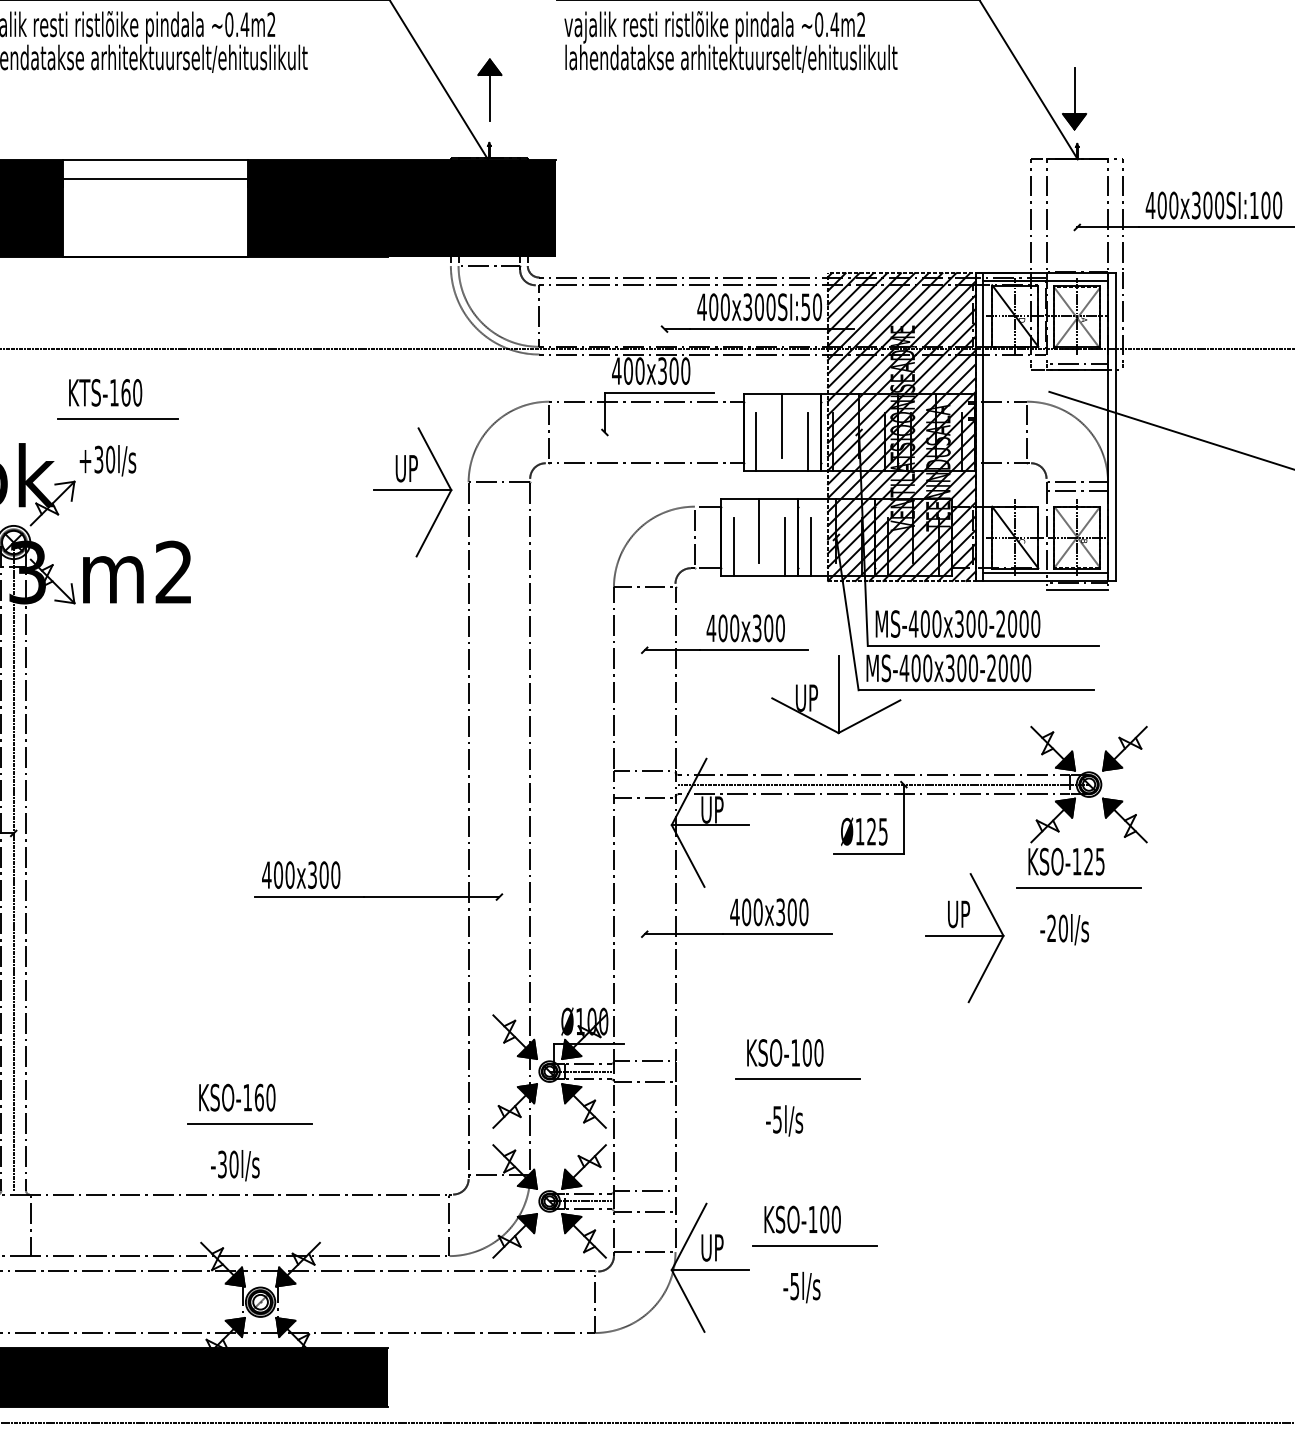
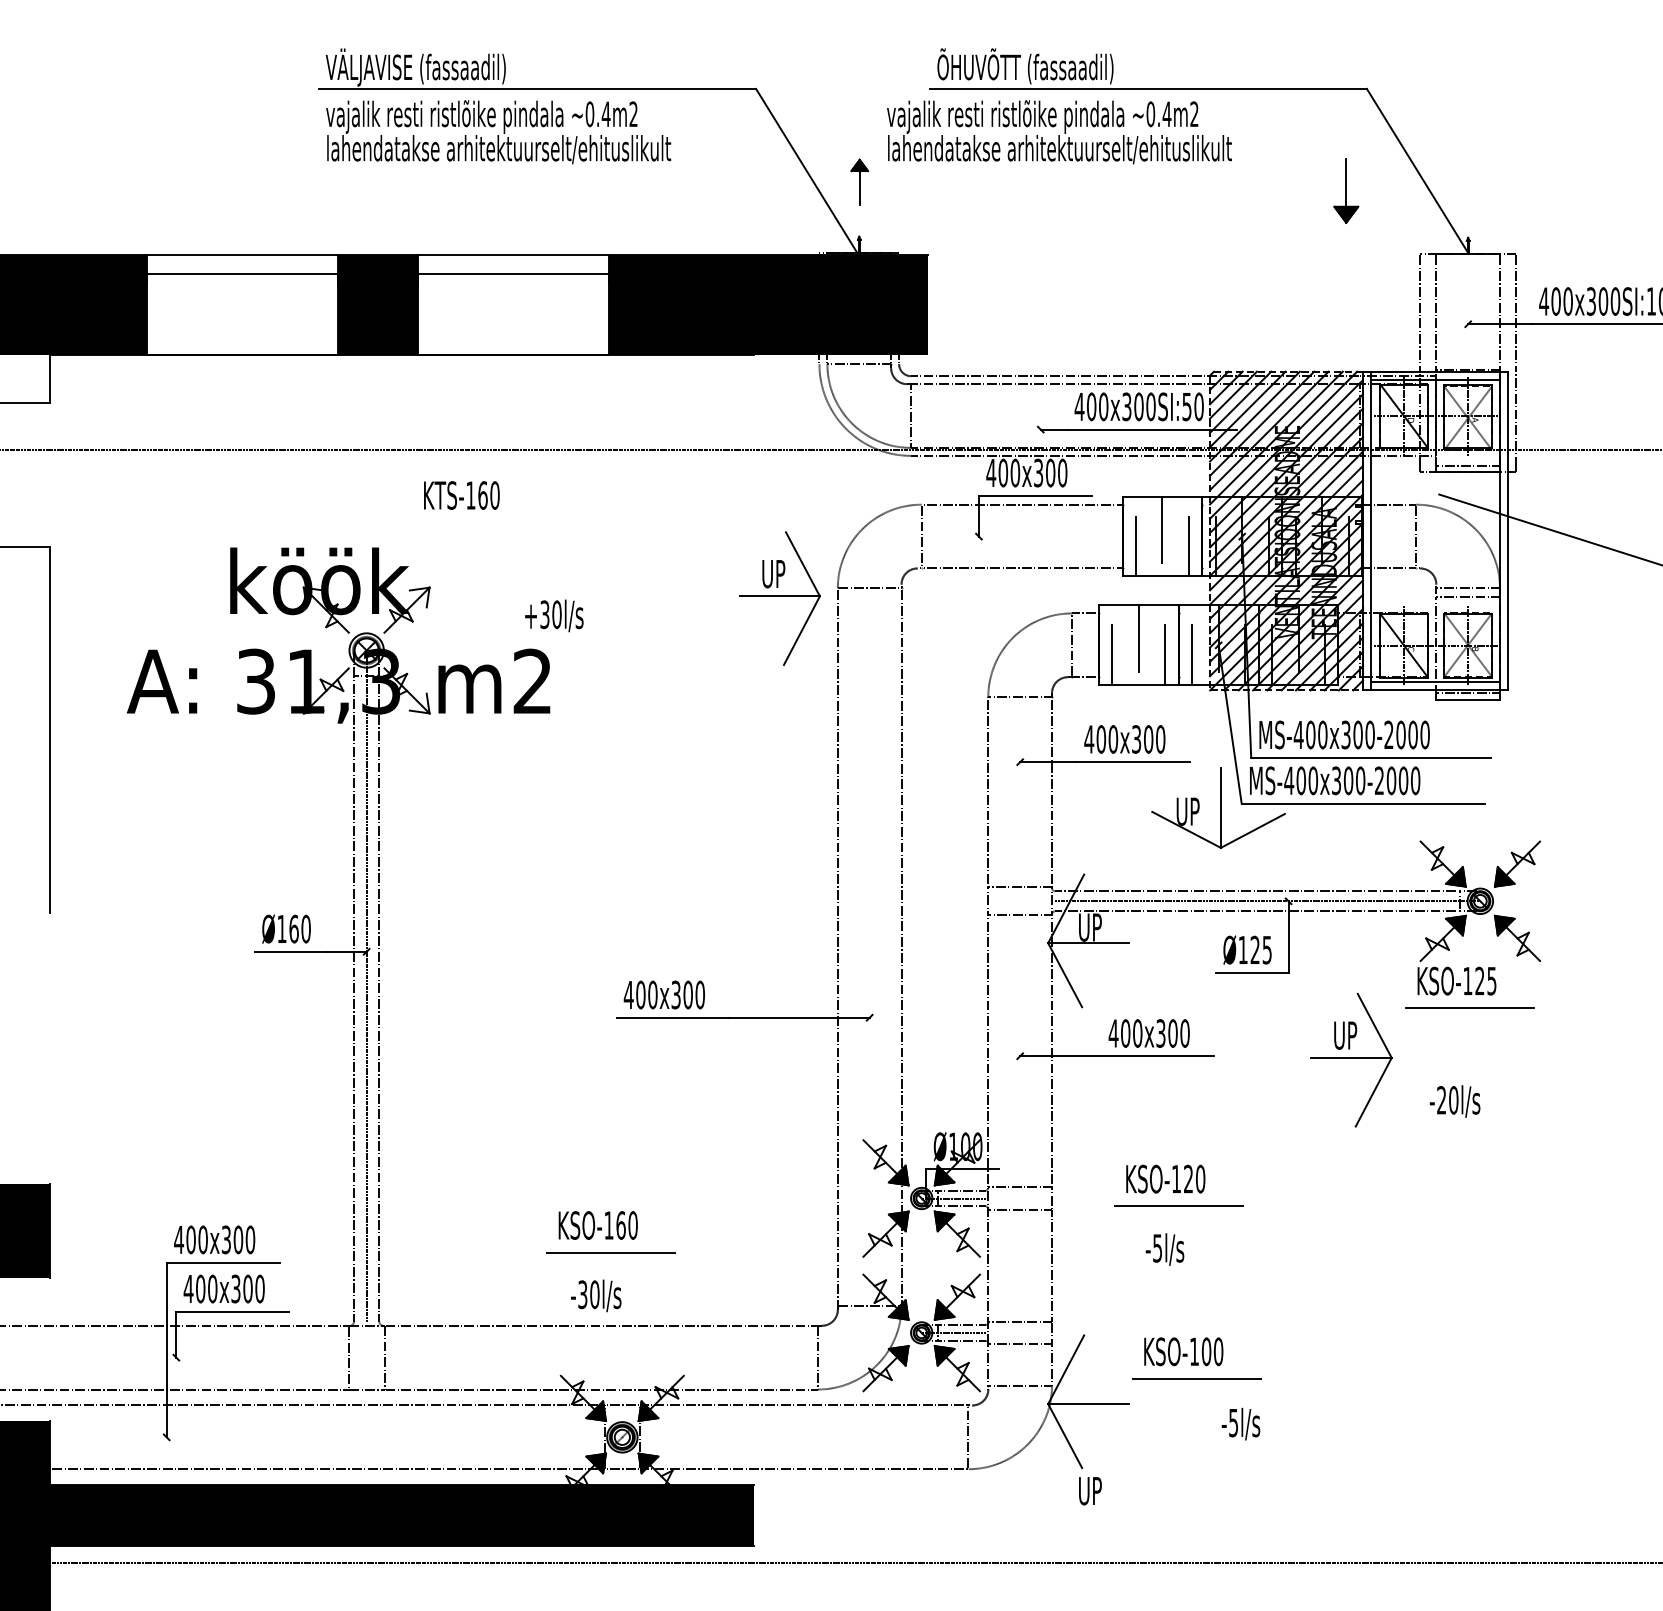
text: (730, 42) -> (1059, 132), moved
part: (489, 89) -> (859, 181), size x0.7
part: (1074, 98) -> (1346, 190), moved
line: (117, 418) -> (474, 522), removed
text: (108, 460) -> (554, 615), moved
text: (1064, 929) -> (1454, 1101), moved
text: (807, 1052) -> (1188, 1178), KSO-100 -> KSO-120
text: (712, 1248) -> (1090, 1491), moved
text: (801, 1286) -> (1240, 1423), moved

